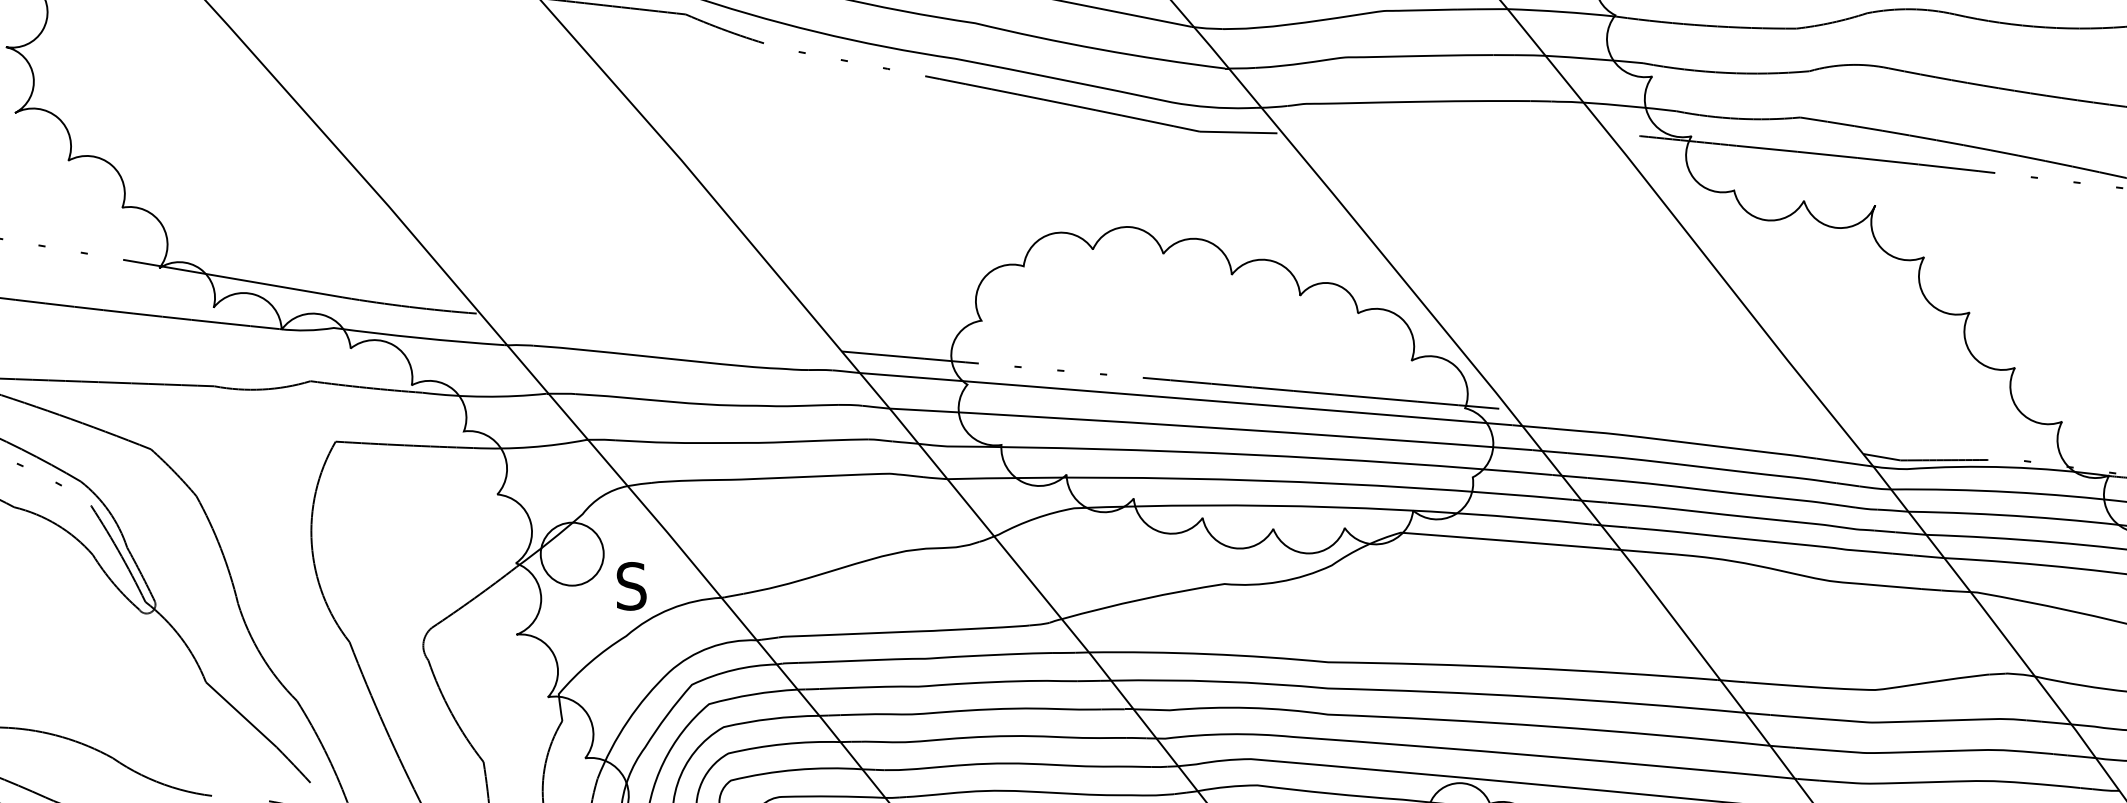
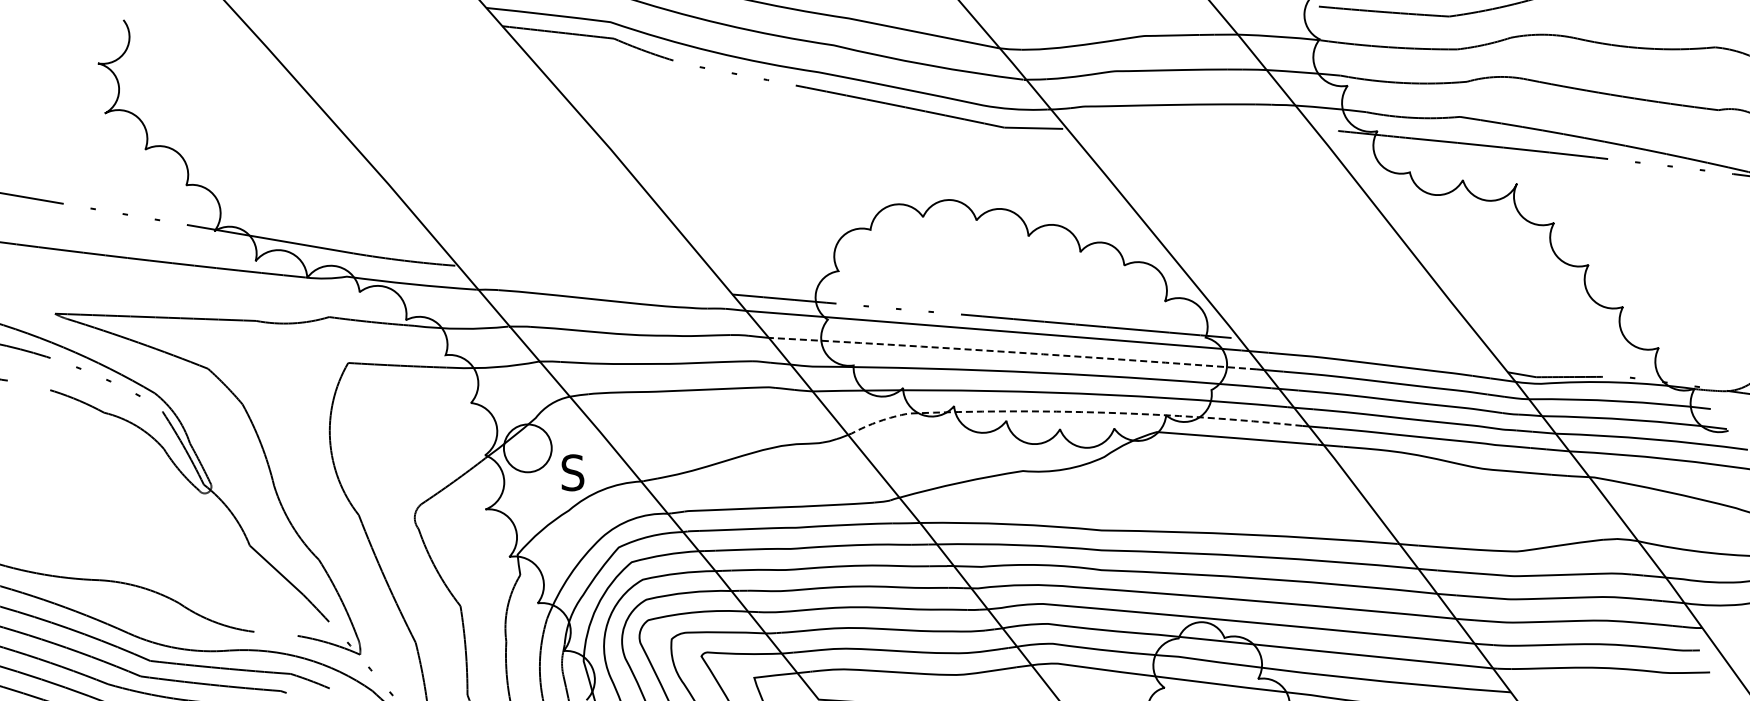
line: (1210, 427) -> (1012, 352), solid -> dashed
line: (1284, 505) -> (1068, 411), solid -> dashed

